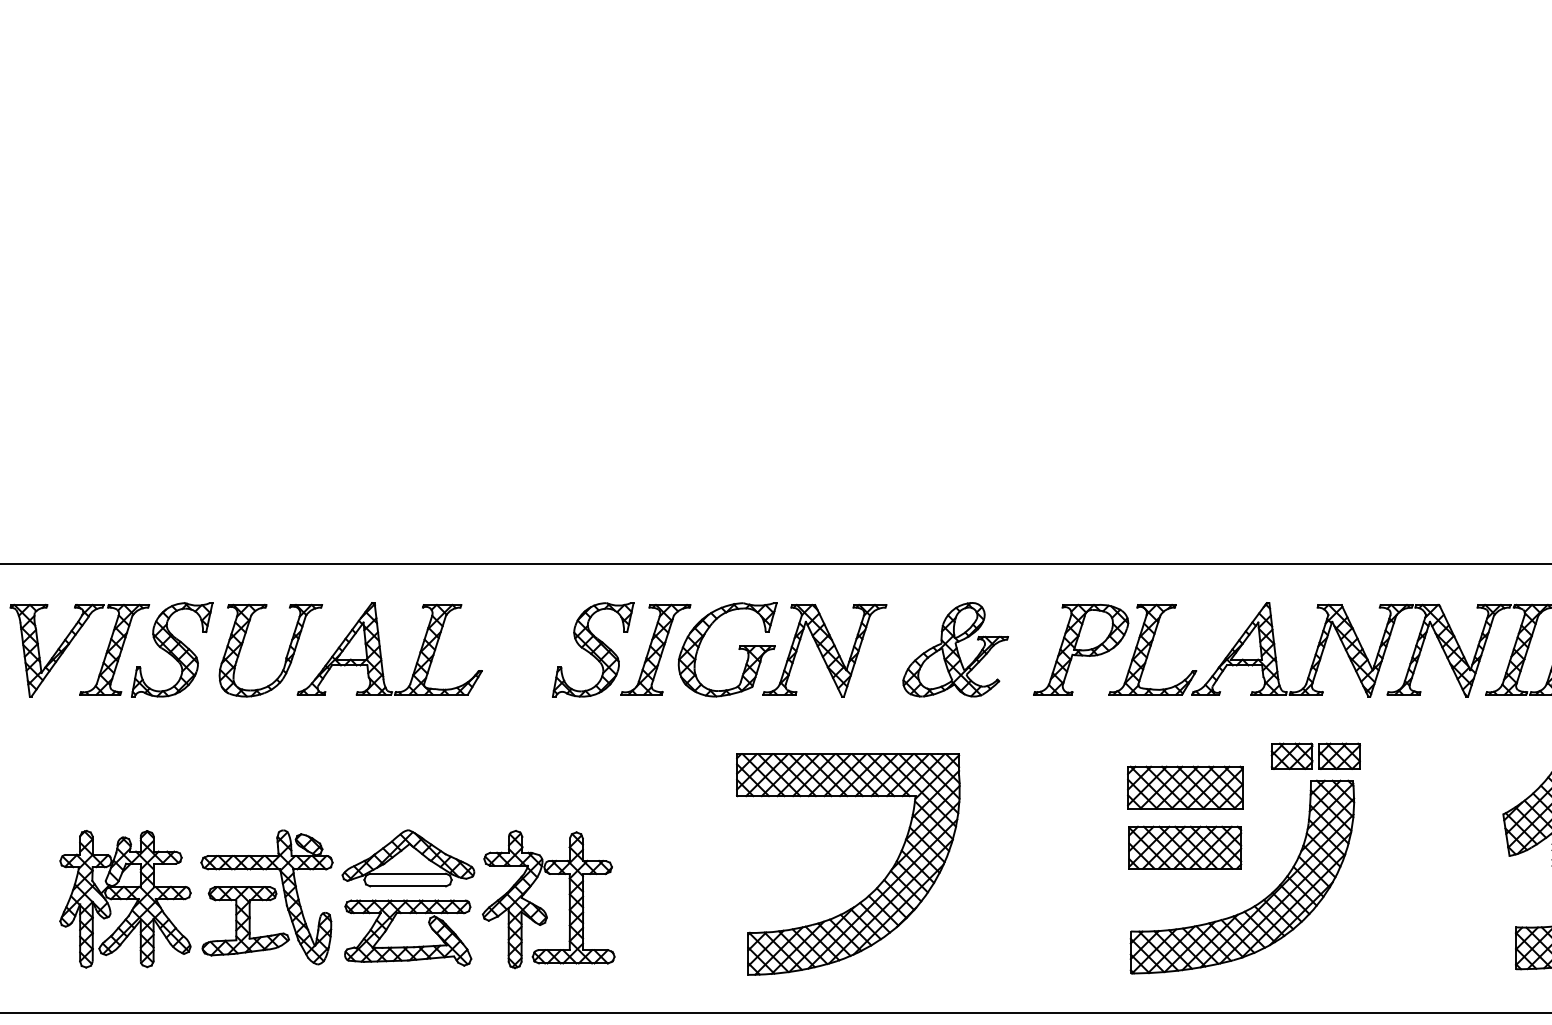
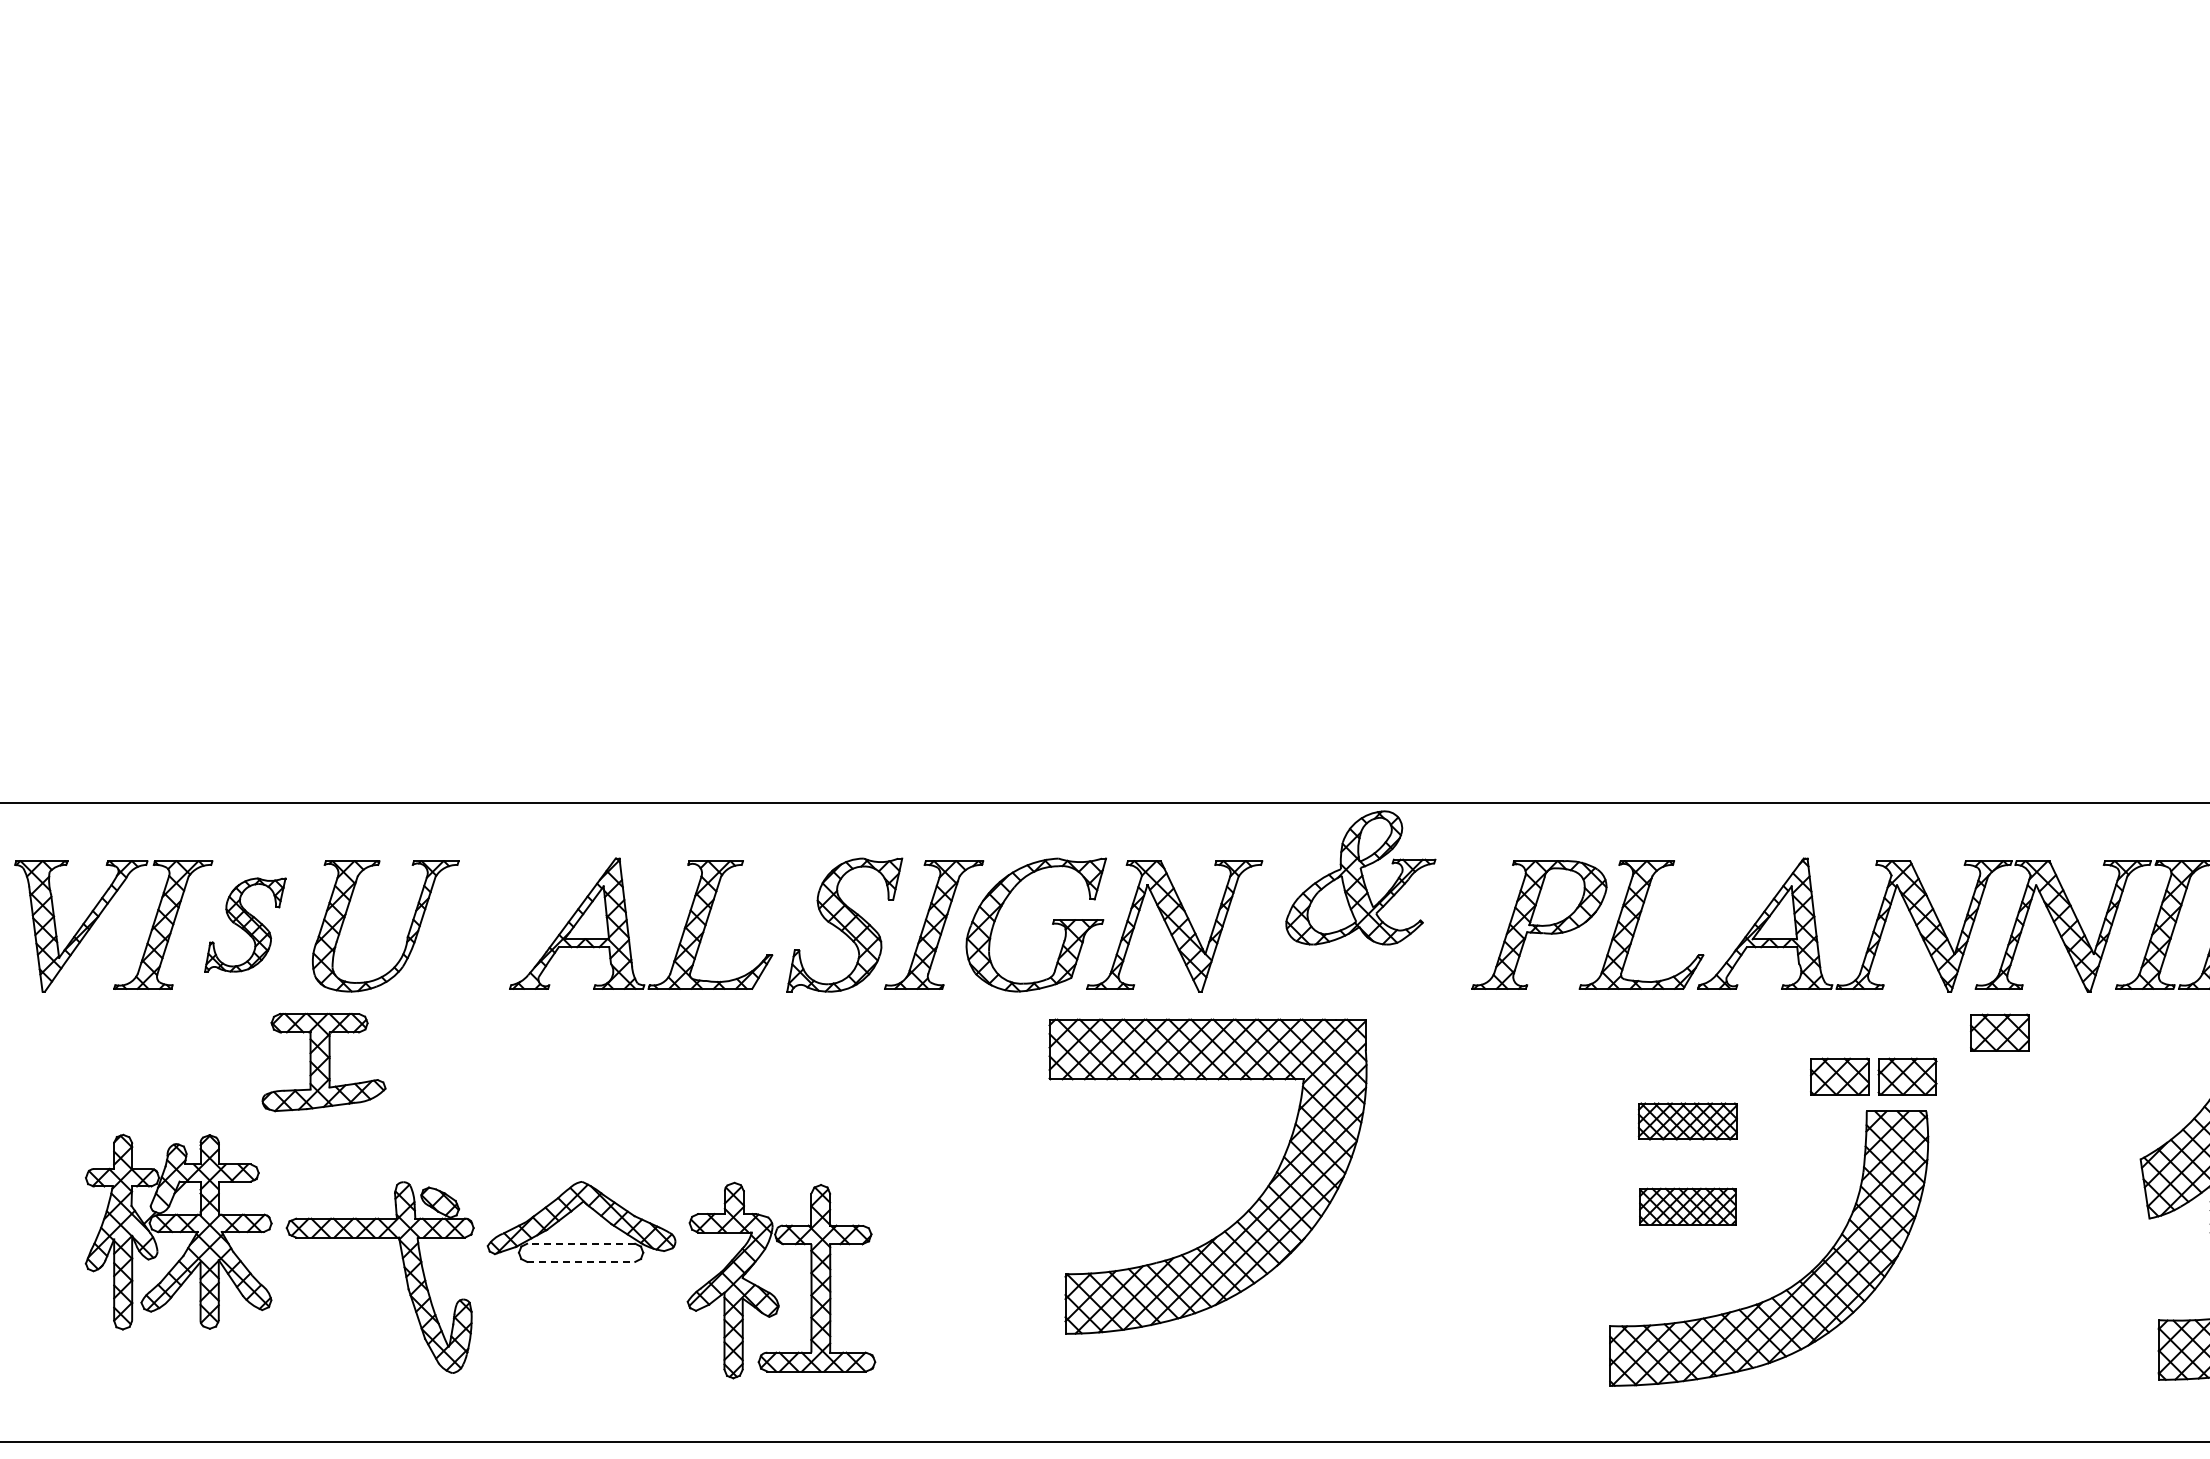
part: (172, 649) -> (245, 924), size x0.7
part: (380, 649) -> (628, 924), moved
part: (955, 649) -> (1360, 877), moved
part: (1404, 725) -> (1999, 1032), added
part: (1185, 787) -> (1687, 1121), size x0.6
part: (1185, 847) -> (1687, 1206), size x0.6
line: (407, 873) -> (580, 1243), solid -> dashed
line: (408, 886) -> (581, 1261), solid -> dashed
part: (873, 890) -> (1244, 1213), moved
part: (125, 898) -> (178, 1231), moved
part: (245, 921) -> (323, 1062), moved
part: (408, 946) -> (581, 1347), removed

